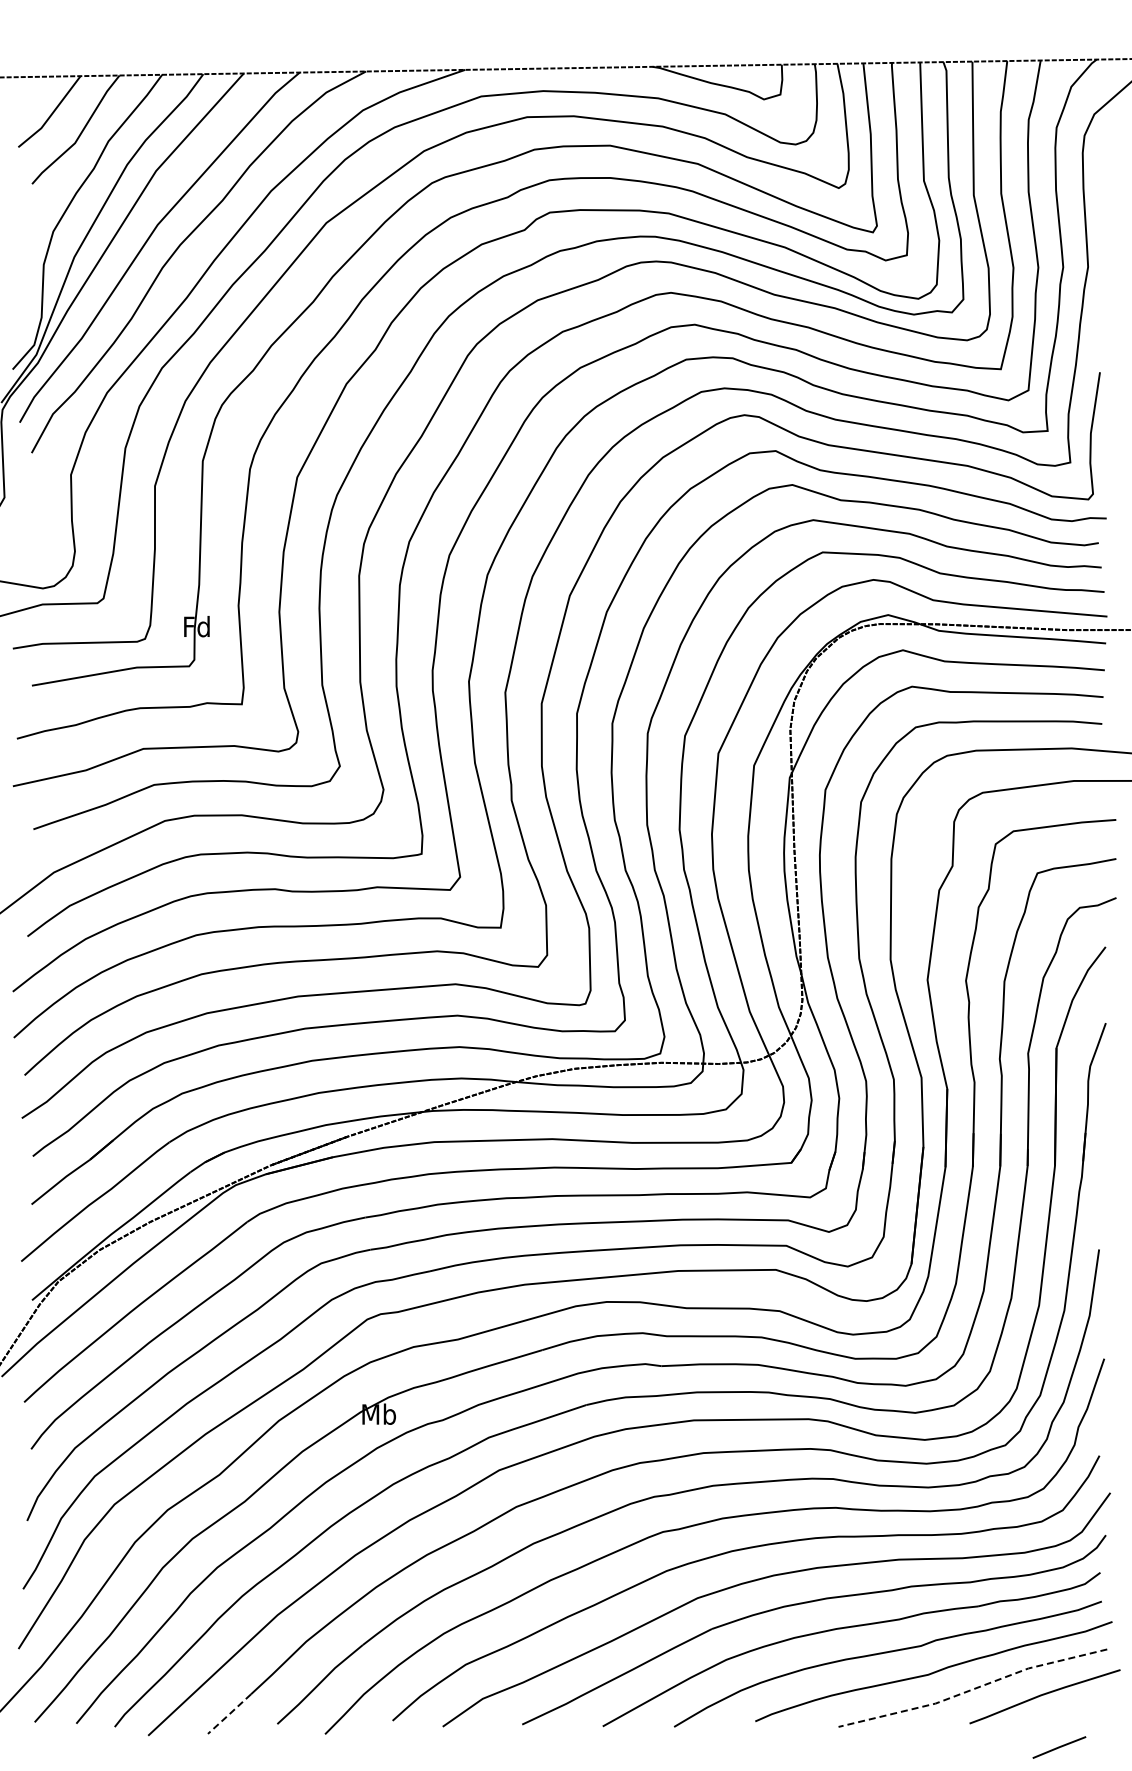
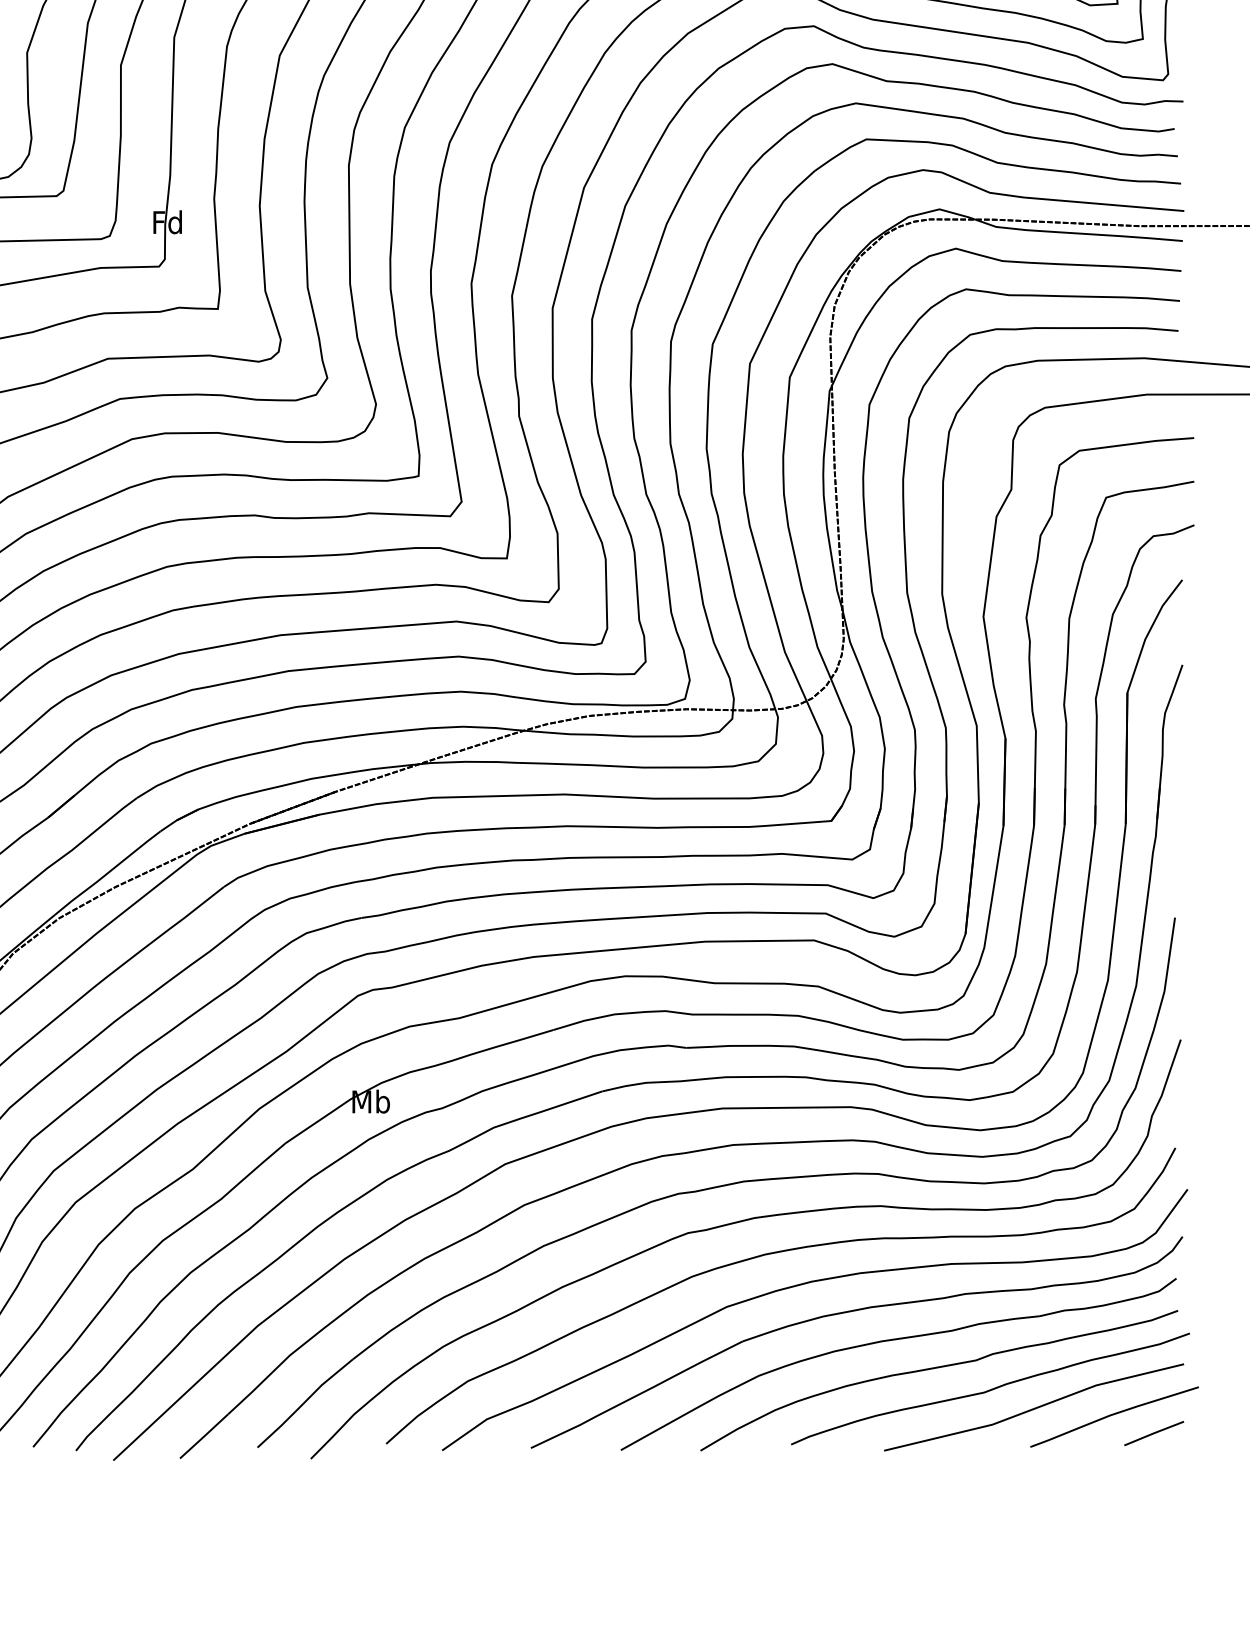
line: (973, 1689) -> (1034, 1408), dashed -> solid
line: (229, 1714) -> (204, 1436), dashed -> solid
line: (1059, 1747) -> (1154, 1433), moved

